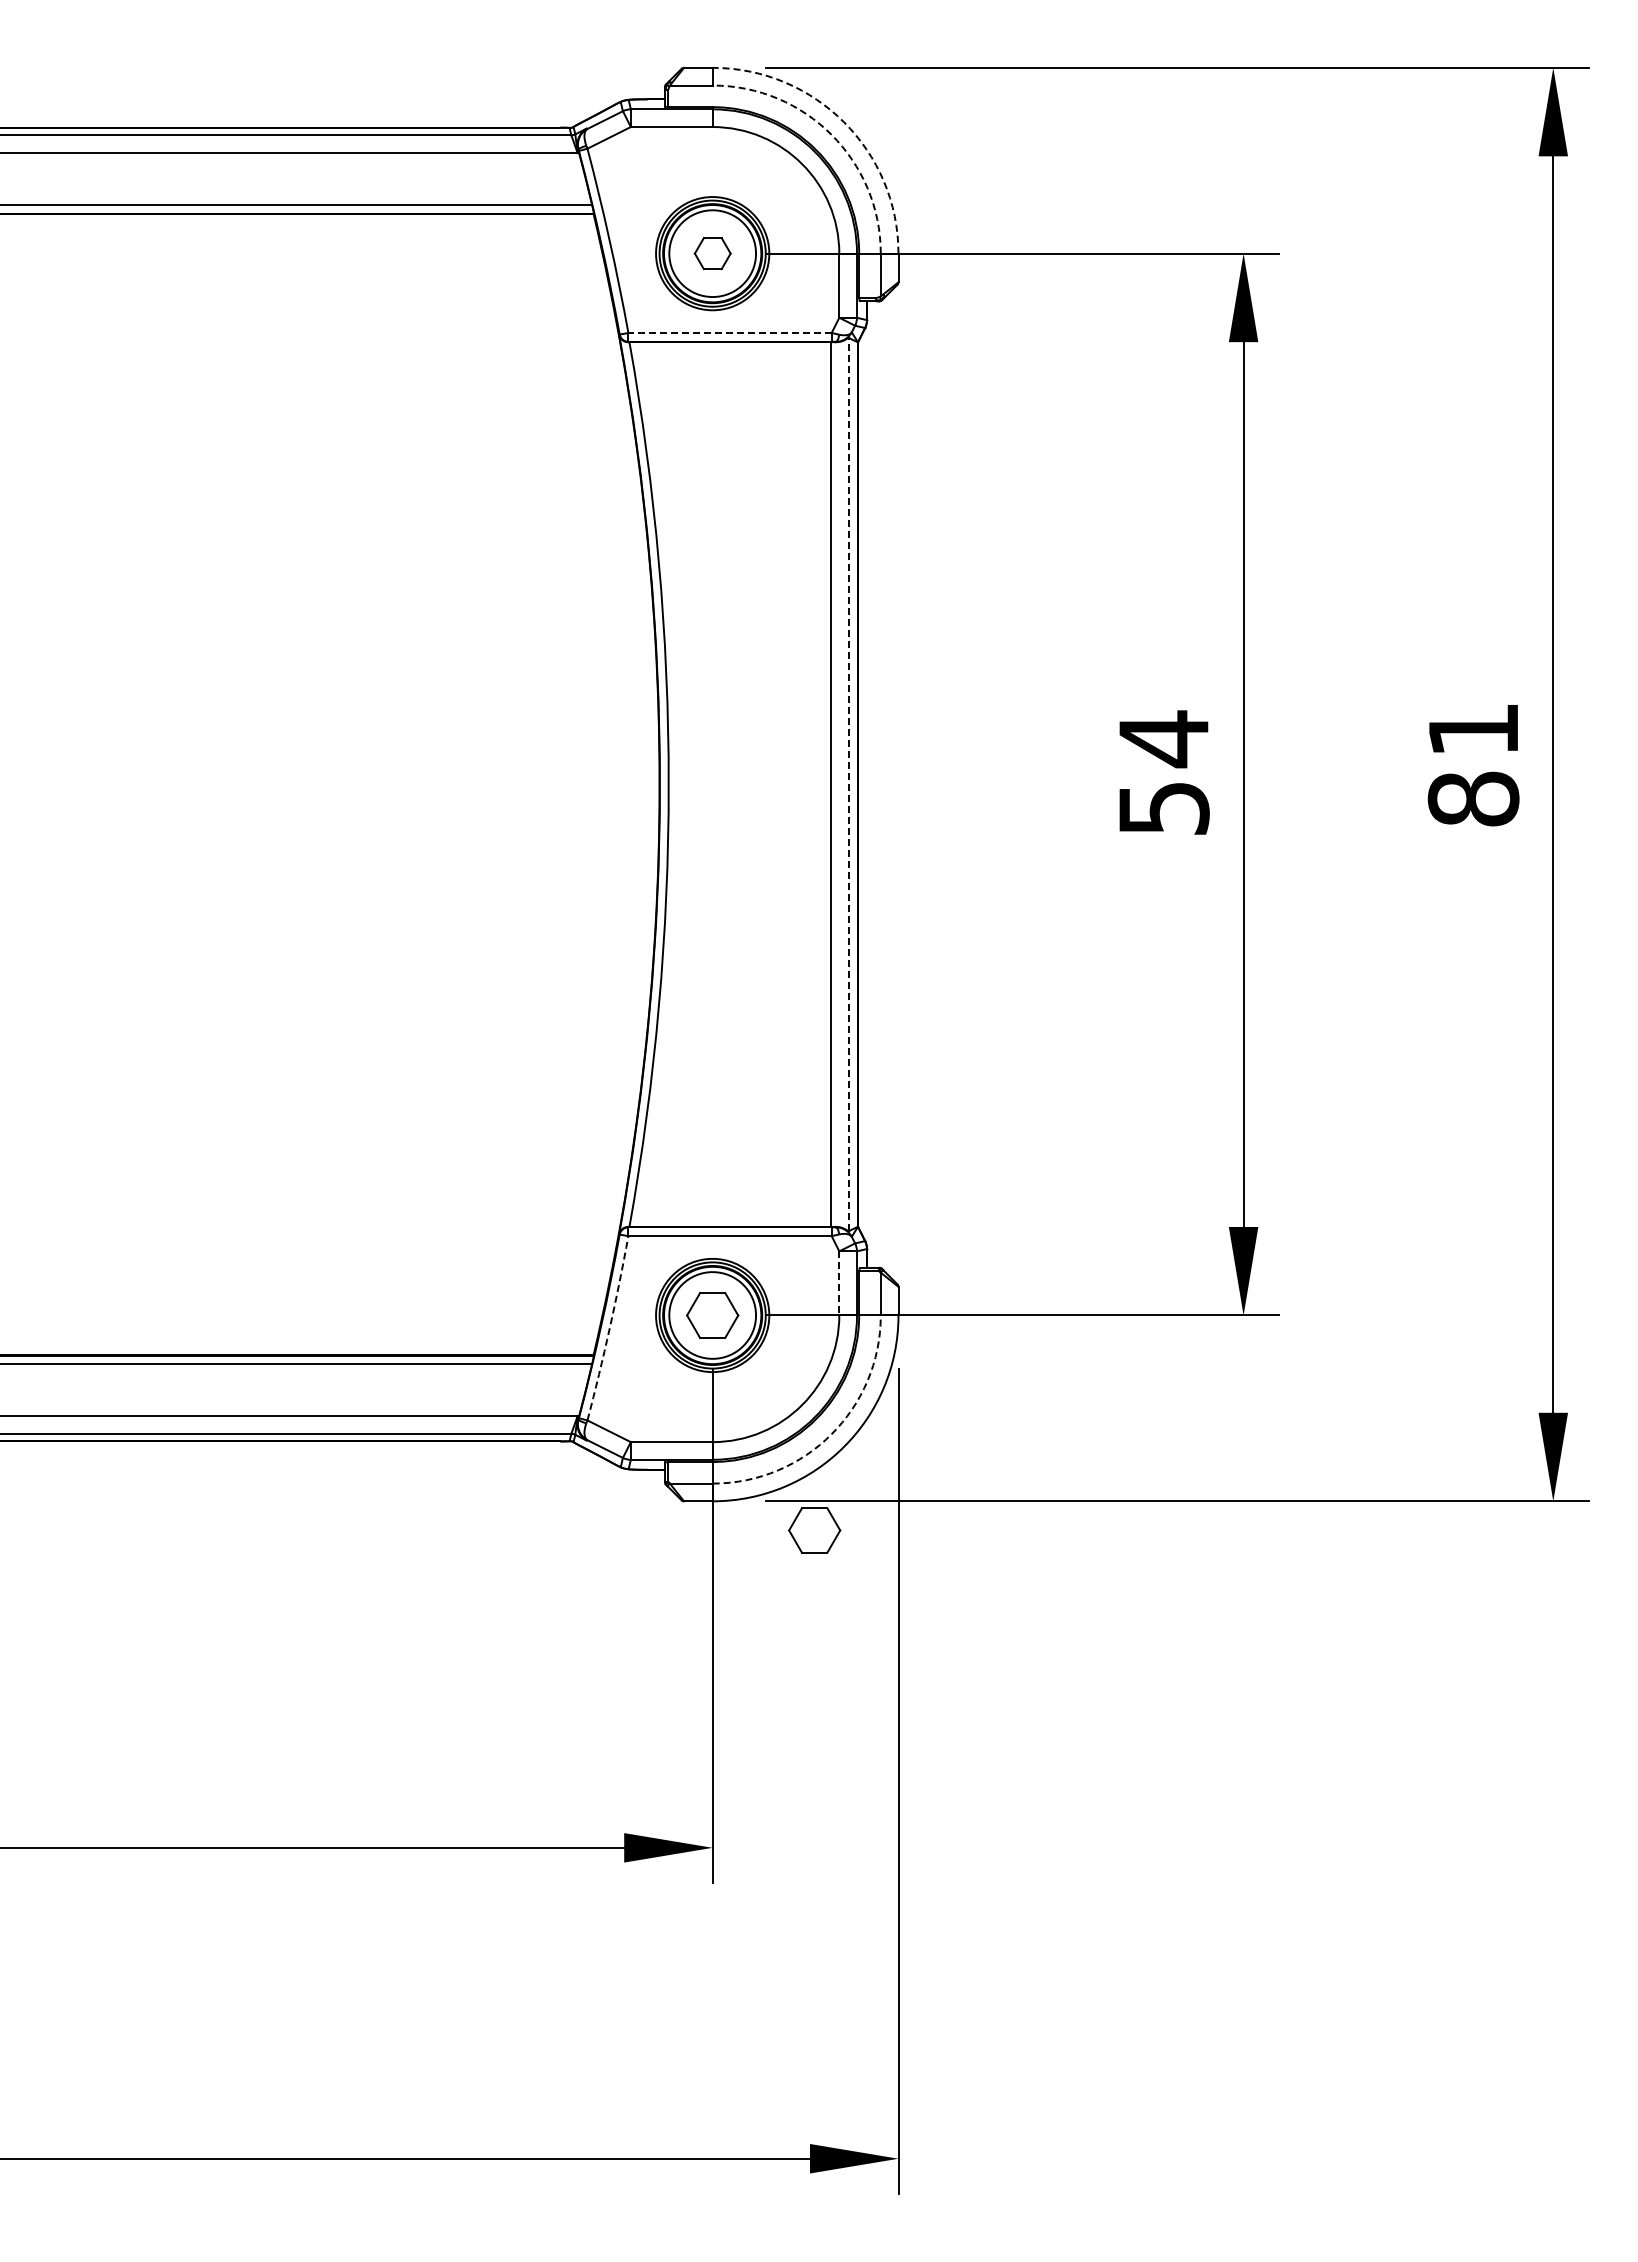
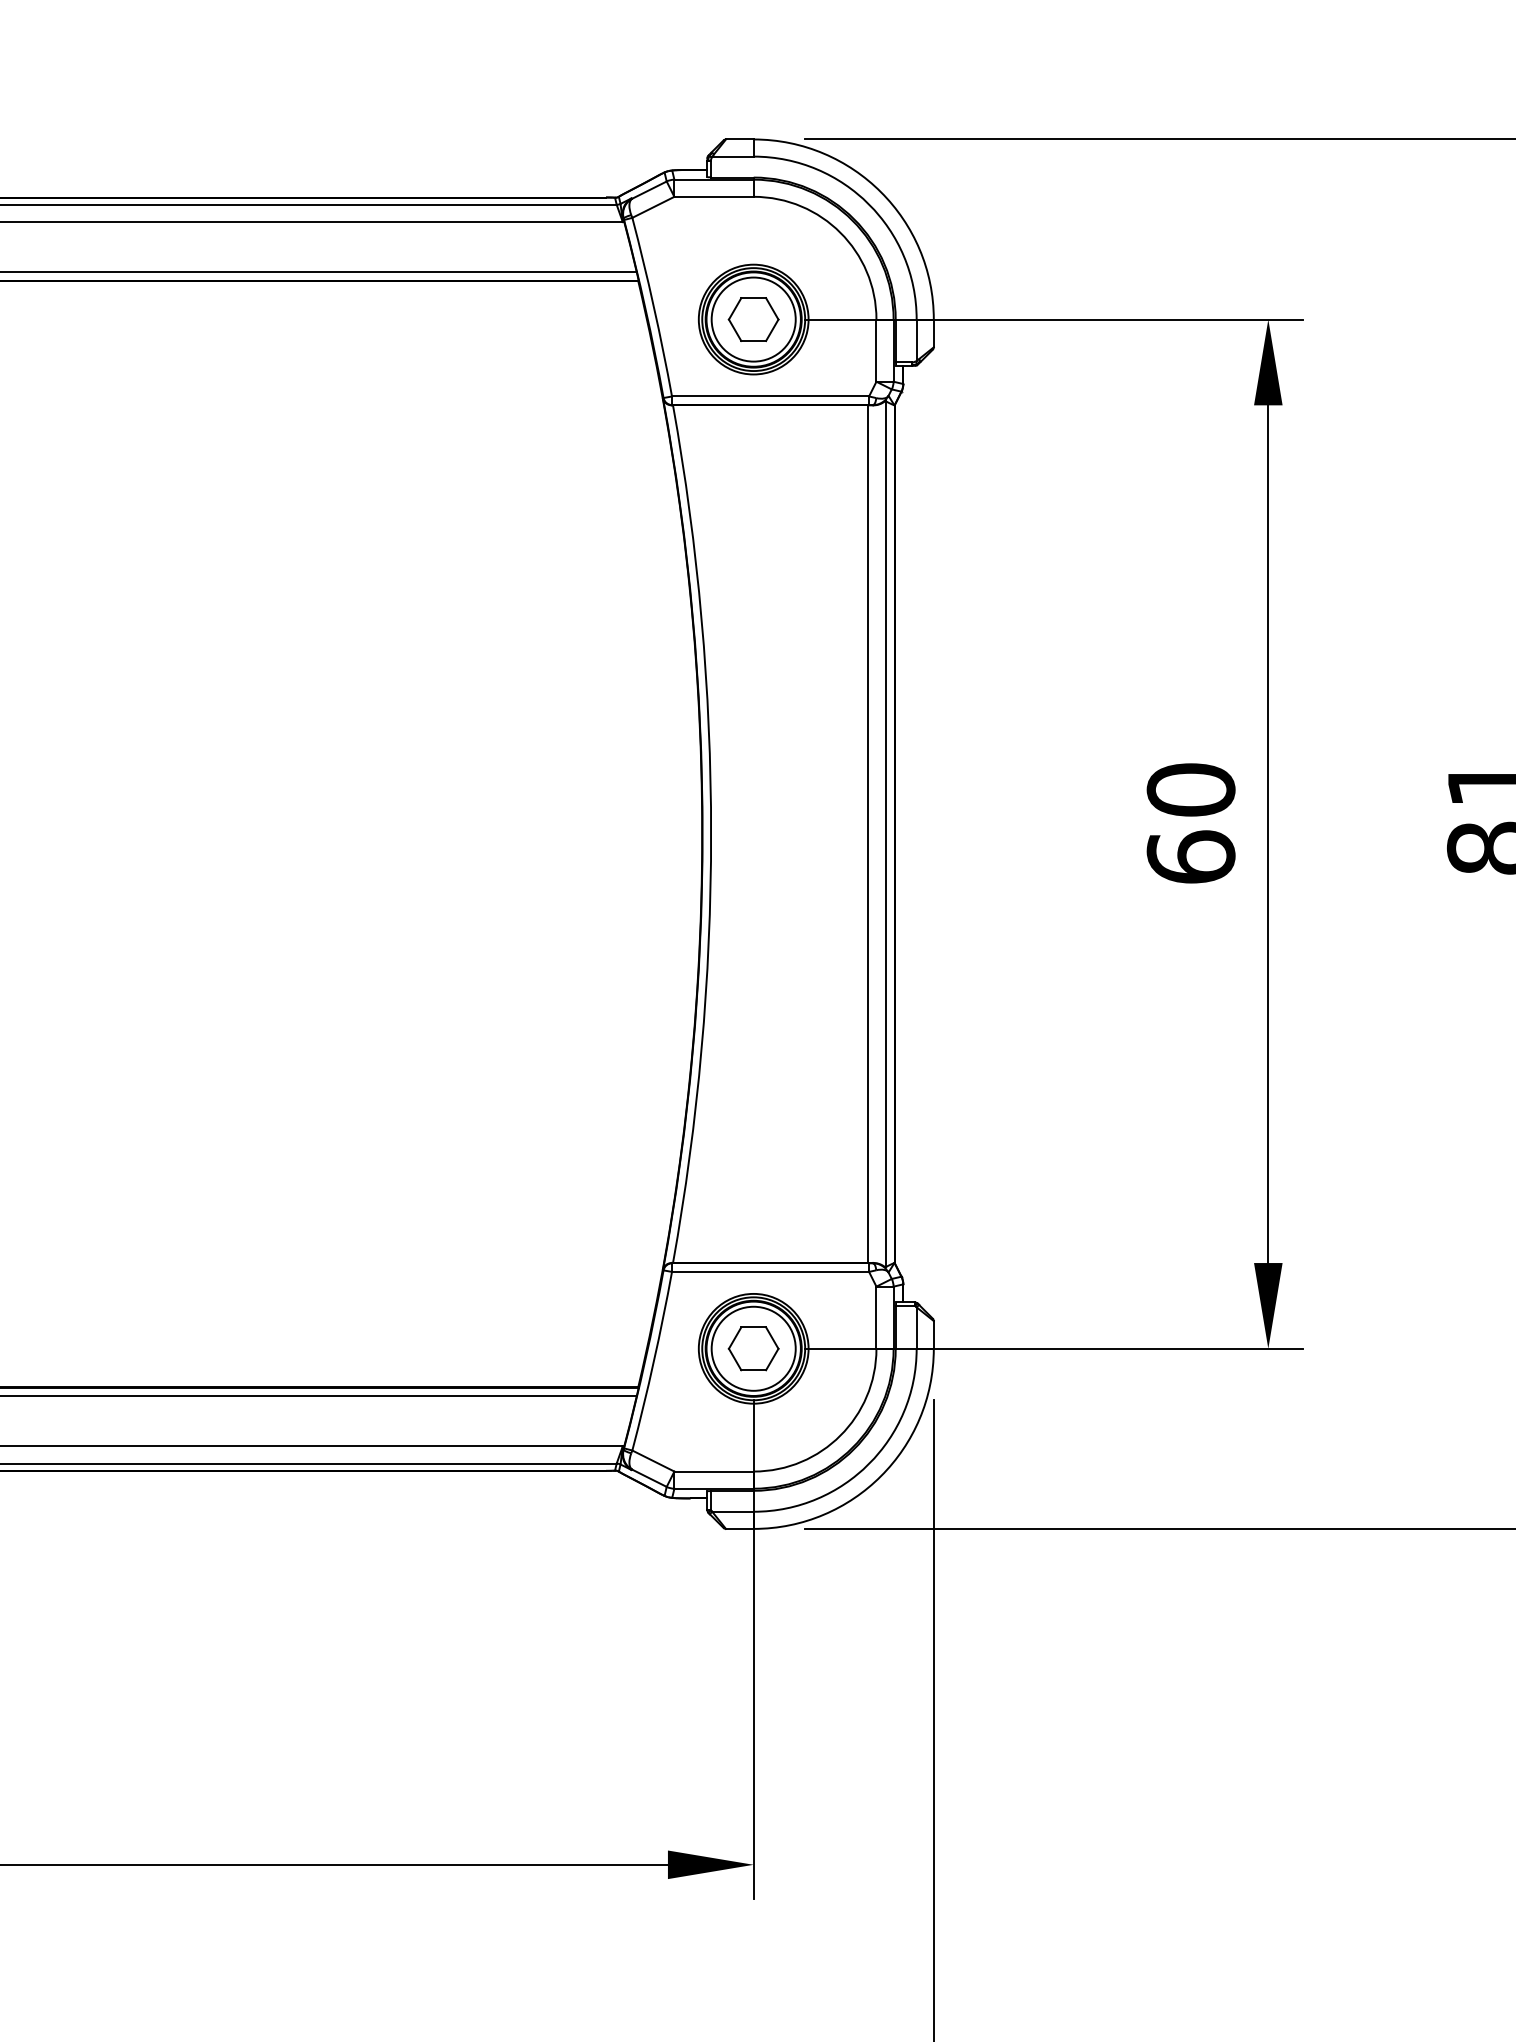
arc: (844, 122) -> (881, 192), dashed -> solid
arc: (831, 134) -> (868, 204), dashed -> solid
part: (712, 253) -> (753, 319), size x1.43
line: (730, 333) -> (770, 396), dashed -> solid
text: (1163, 772) -> (1190, 822), 54 -> 60
line: (848, 784) -> (885, 834), dashed -> solid
line: (839, 1283) -> (876, 1317), dashed -> solid
arc: (609, 1328) -> (653, 1361), dashed -> solid
arc: (831, 1434) -> (868, 1464), dashed -> solid
part: (814, 1530) -> (852, 1557), removed

